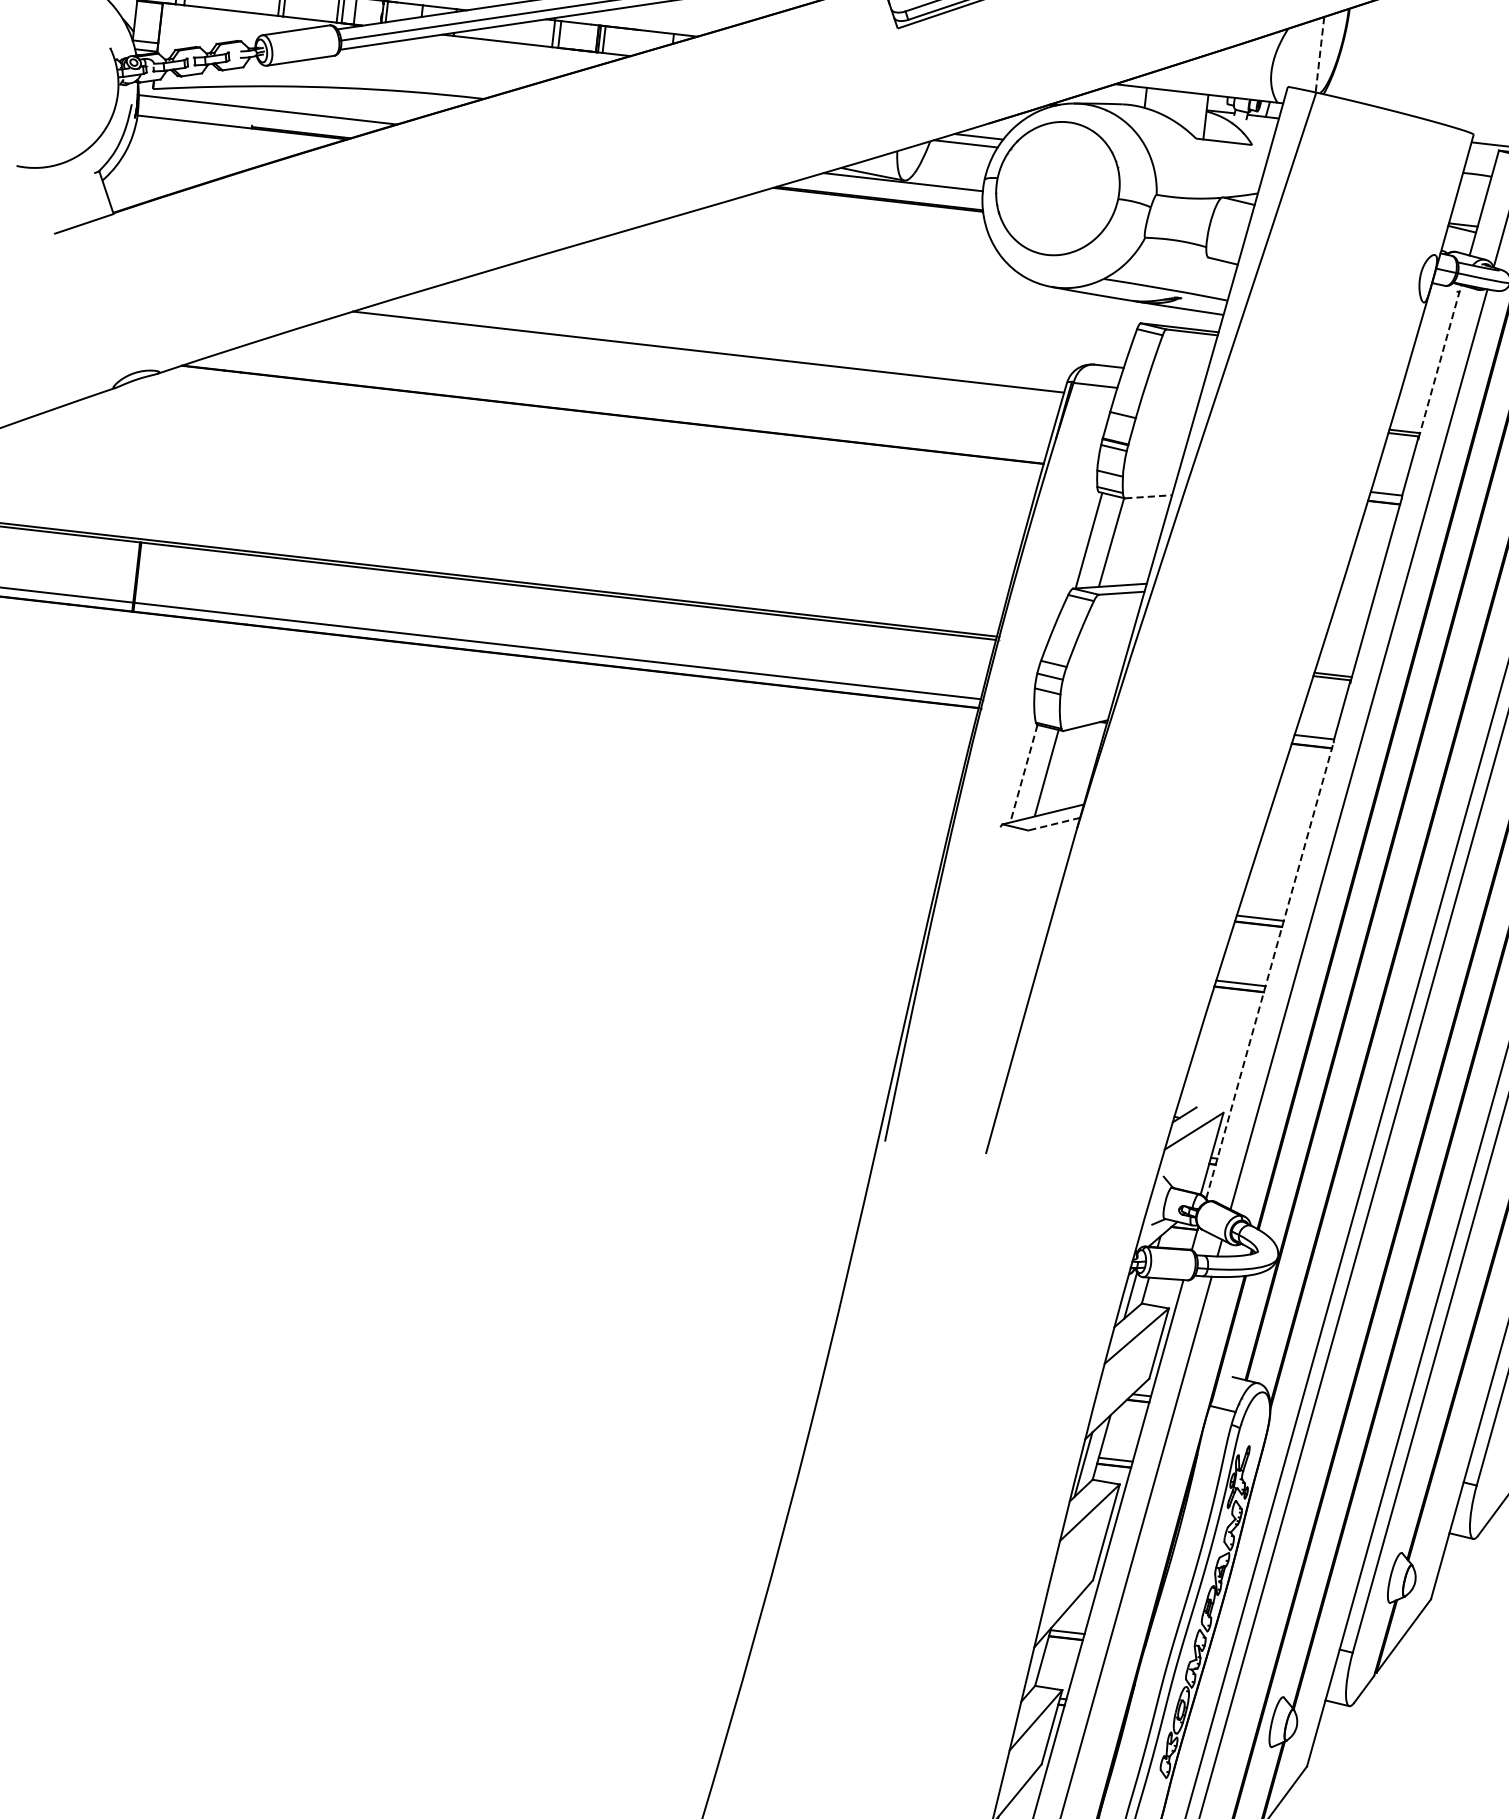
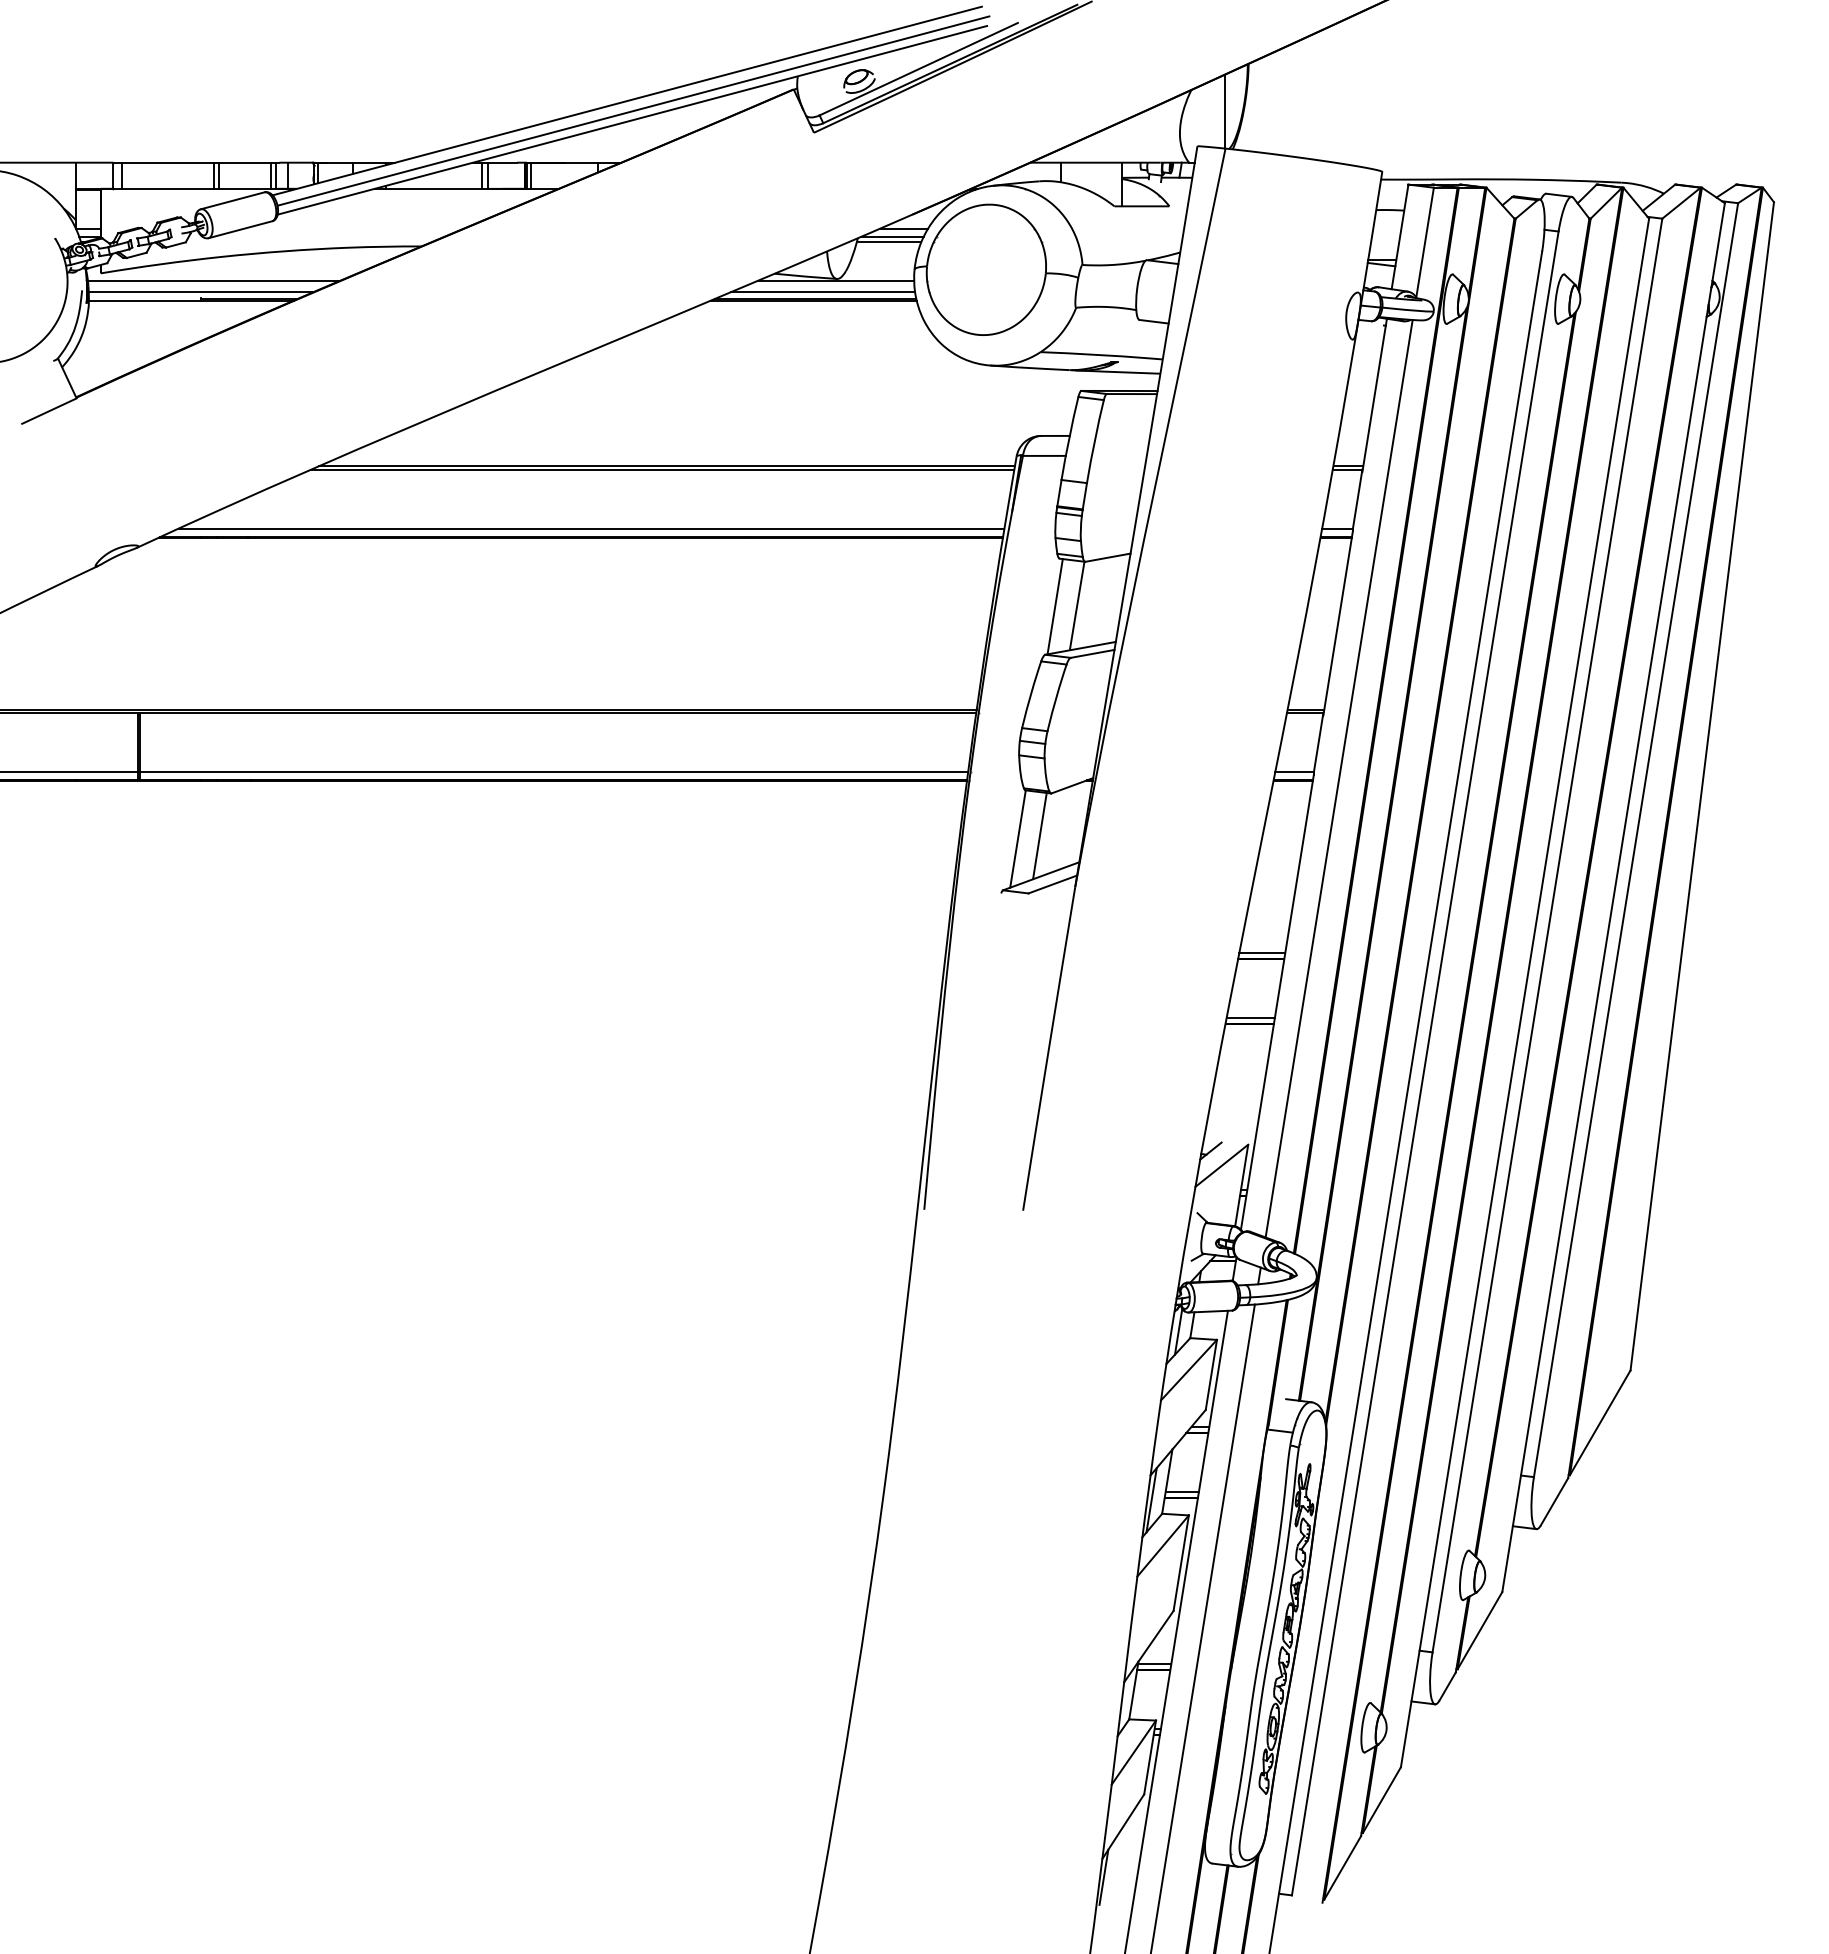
line: (1319, 54) -> (1224, 111), dashed -> solid
line: (252, 120) -> (200, 292), added
line: (961, 149) -> (888, 242), added
line: (887, 192) -> (822, 292), added
line: (703, 354) -> (662, 469), added
line: (1439, 362) -> (1374, 395), dashed -> solid
line: (624, 406) -> (591, 528), added
line: (1149, 496) -> (1108, 557), dashed -> solid
line: (1023, 774) -> (1017, 839), dashed -> solid
line: (1053, 824) -> (1052, 884), dashed -> solid
line: (1270, 969) -> (1277, 1001), dashed -> solid

